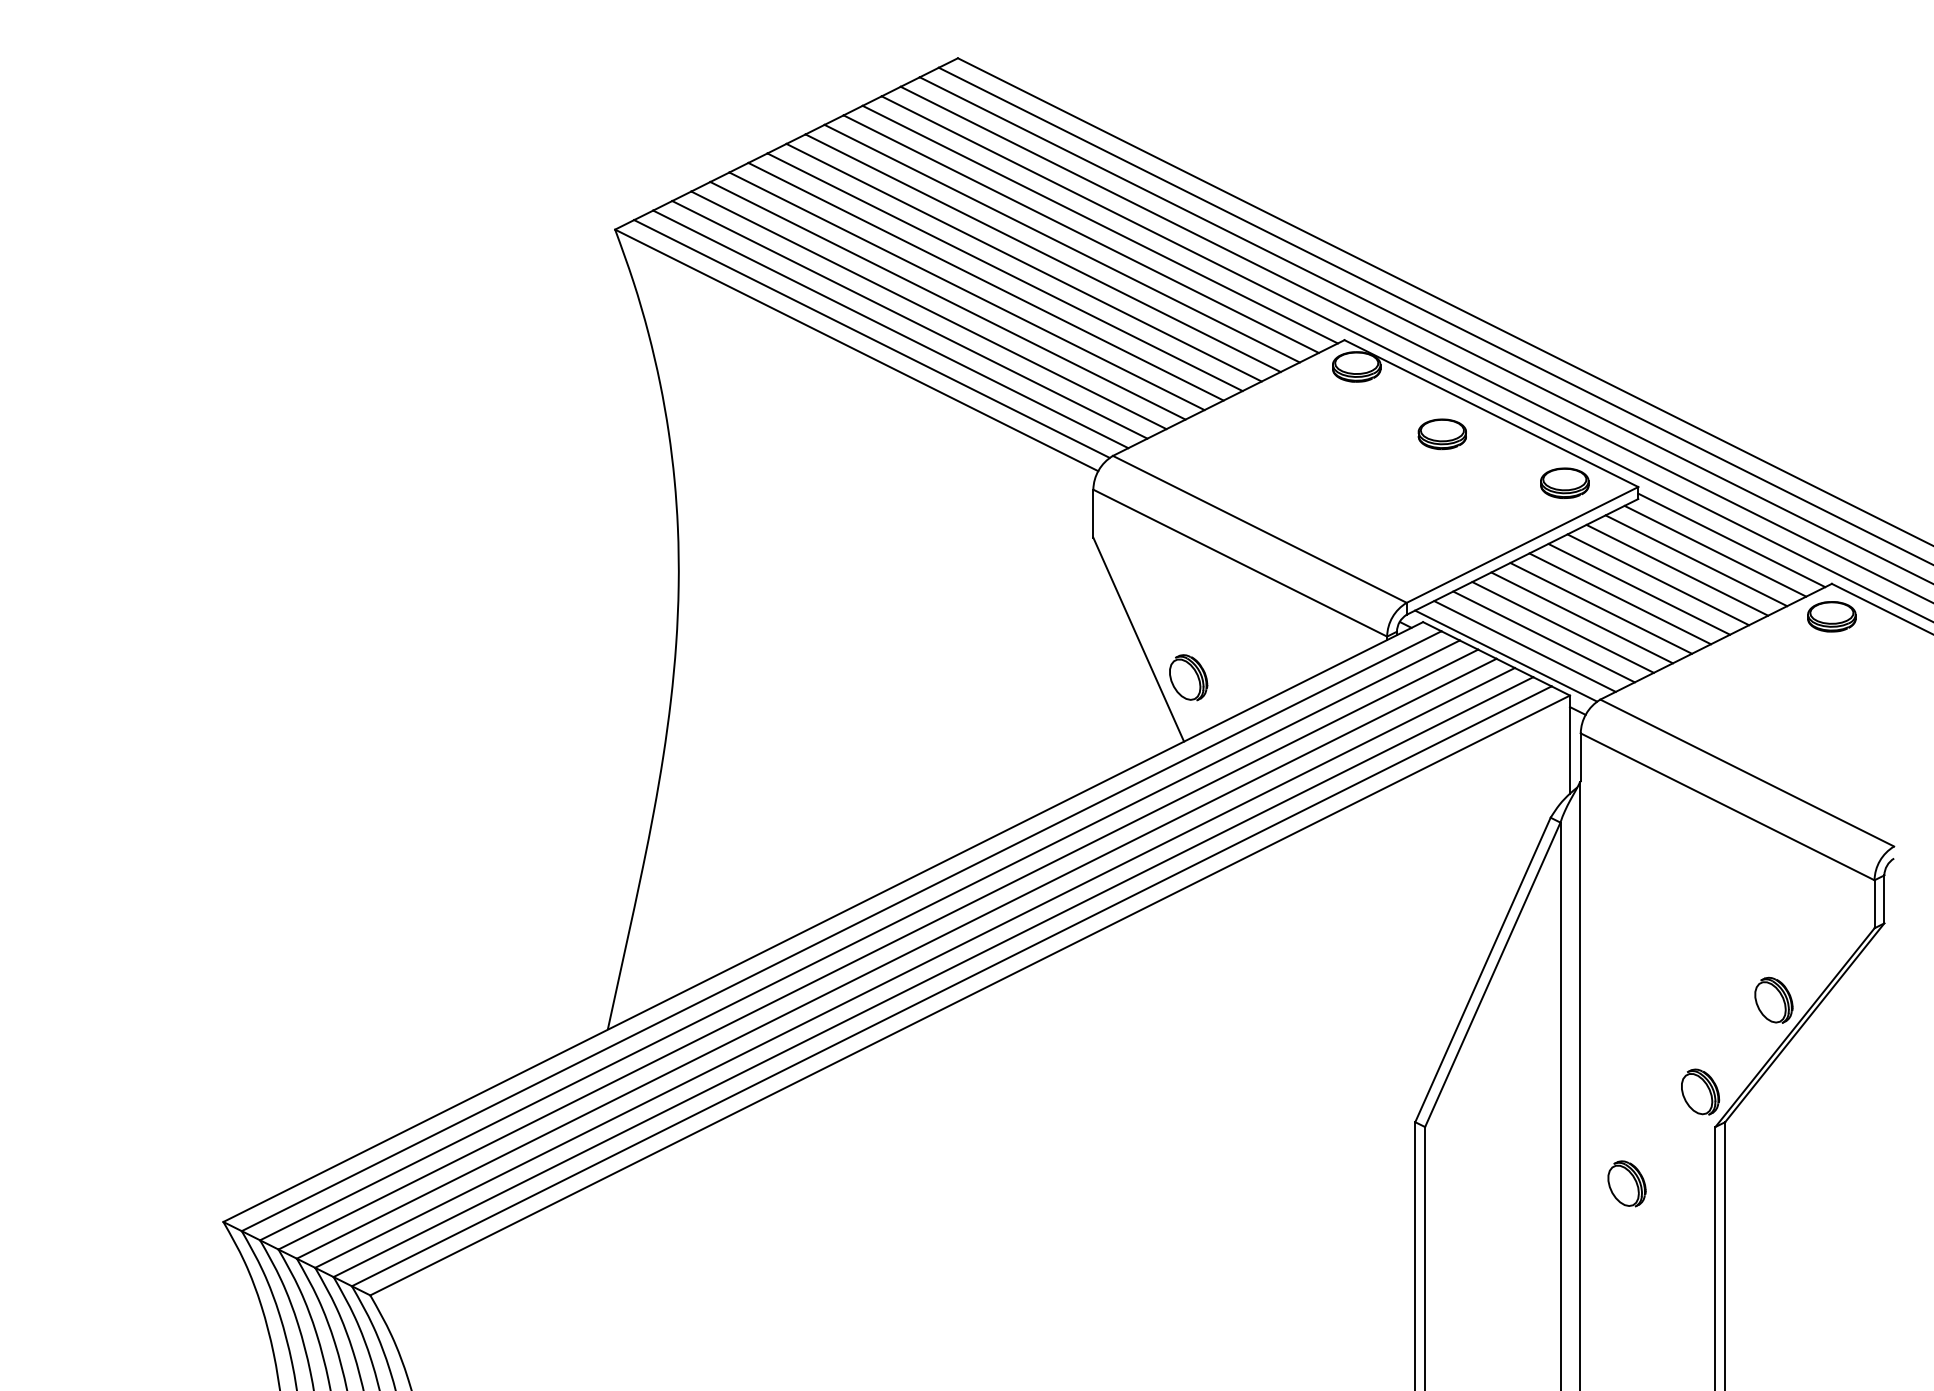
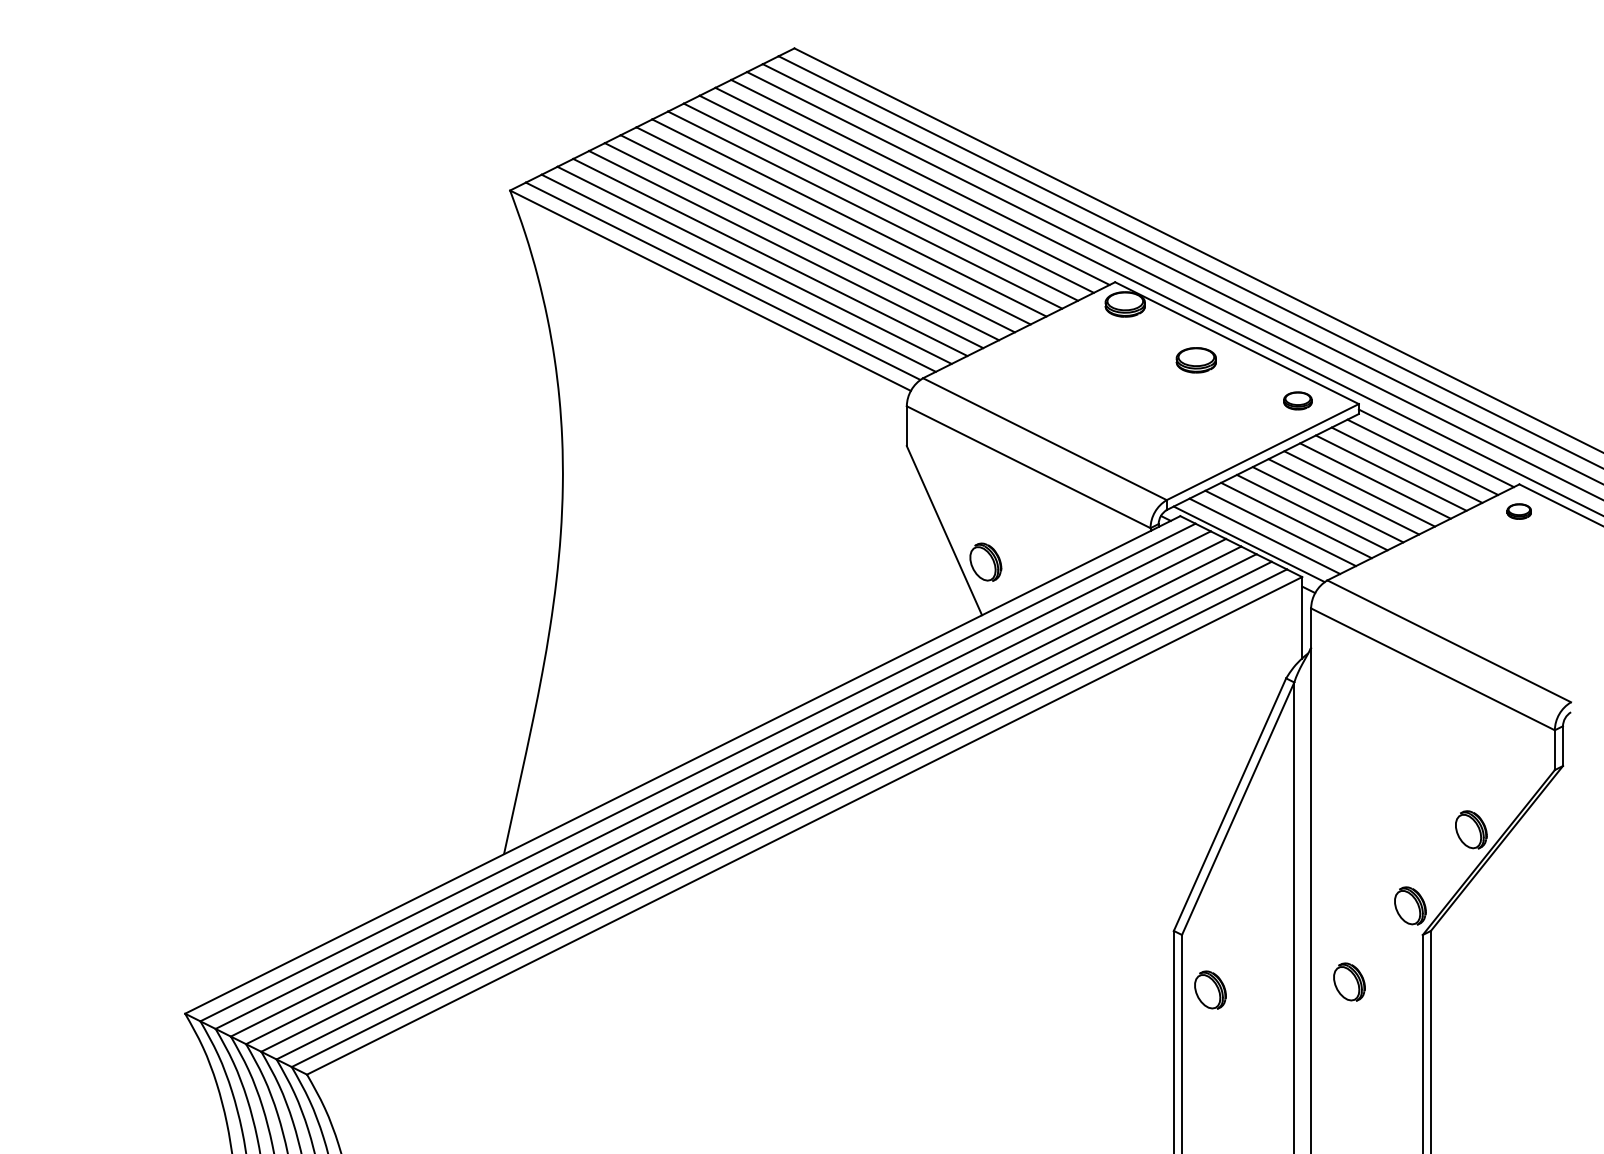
part: (1564, 482) -> (1297, 400), size x0.7
part: (1830, 616) -> (1518, 511), size x0.6
part: (1459, 1192) -> (1210, 989), added

